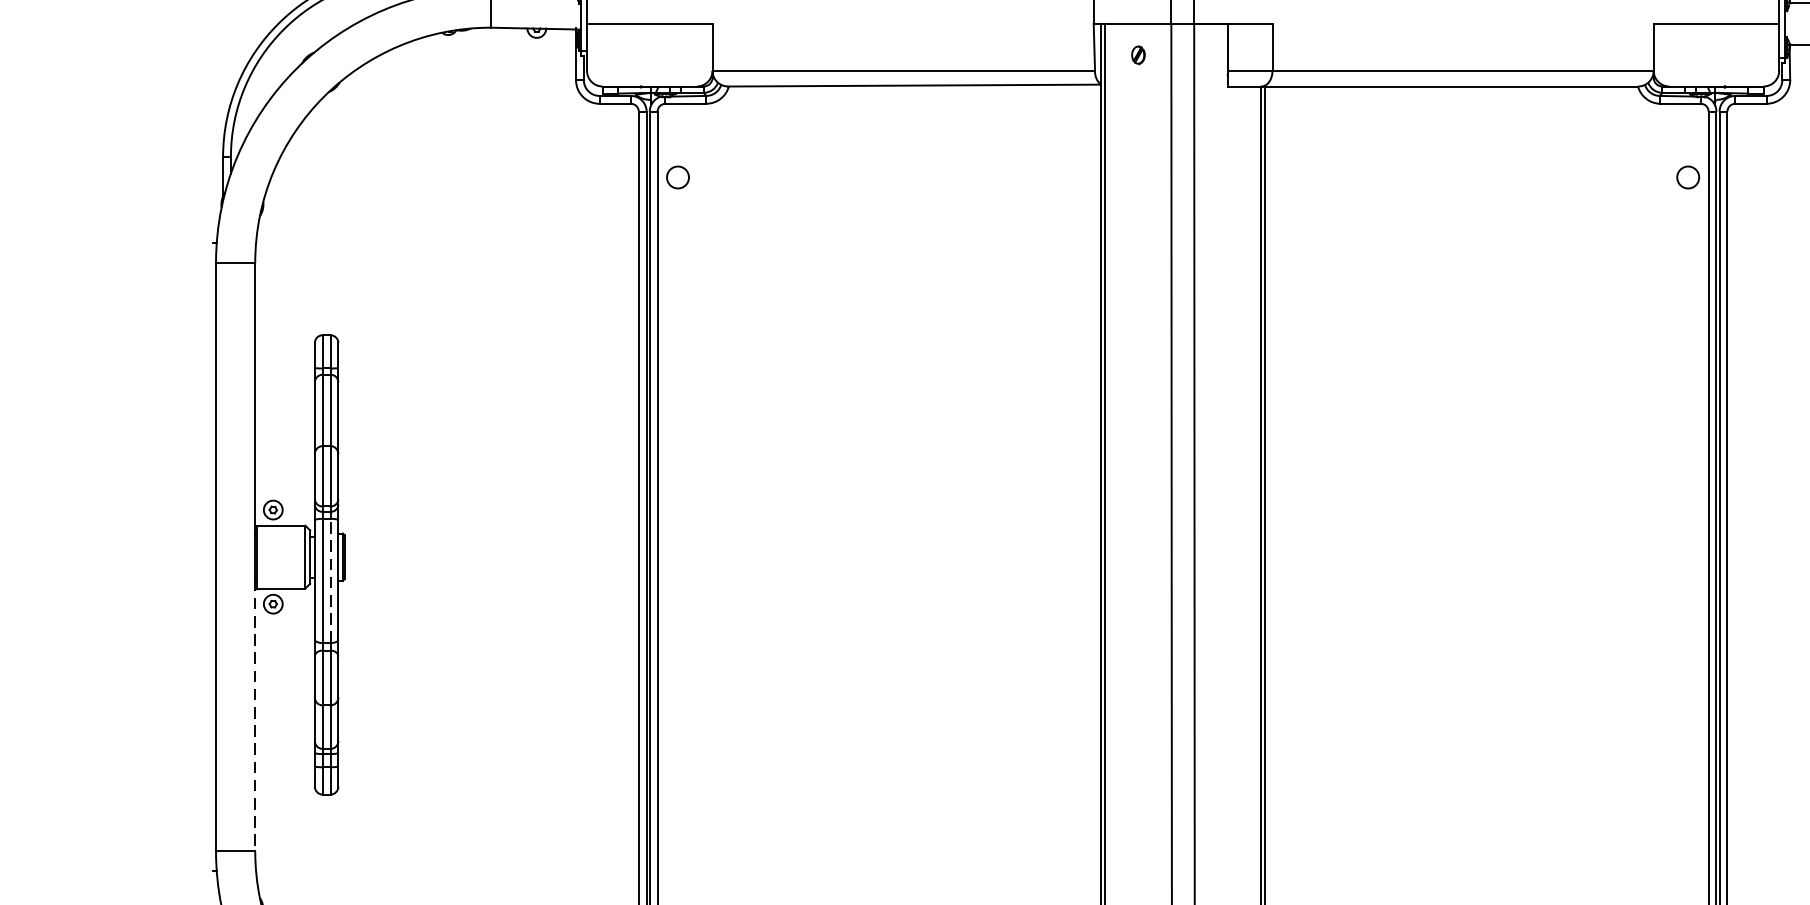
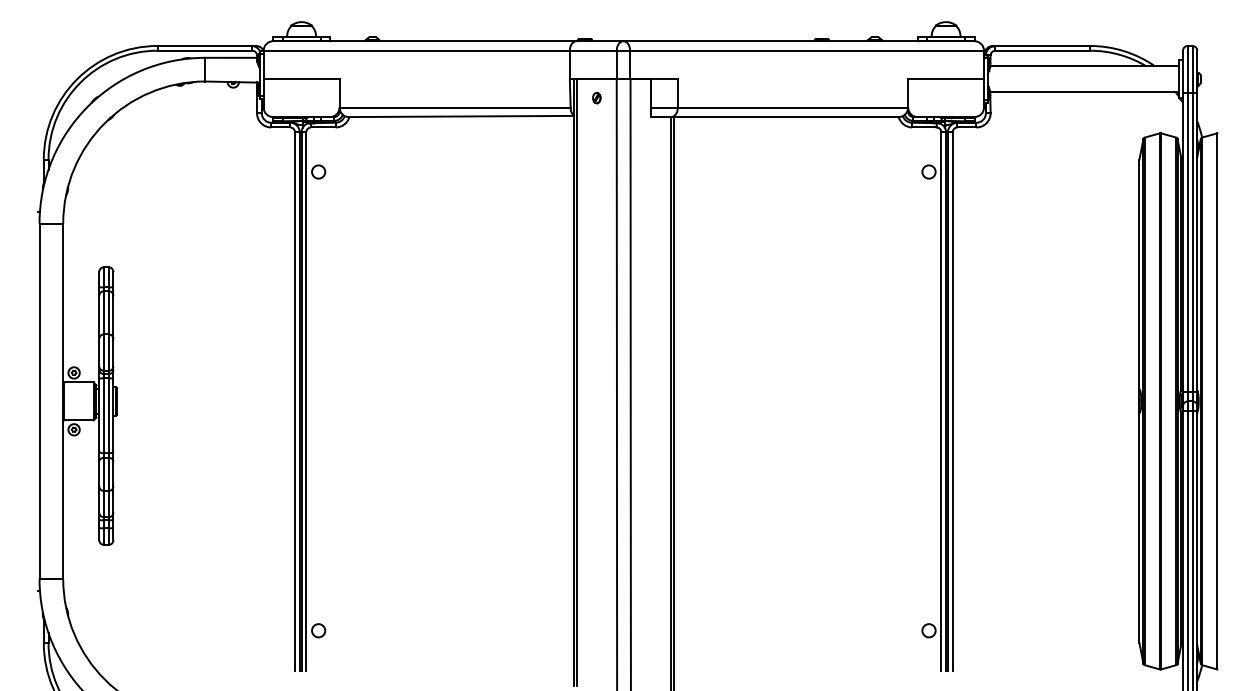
line: (330, 580) -> (108, 415), dashed -> solid
line: (255, 716) -> (63, 497), dashed -> solid

